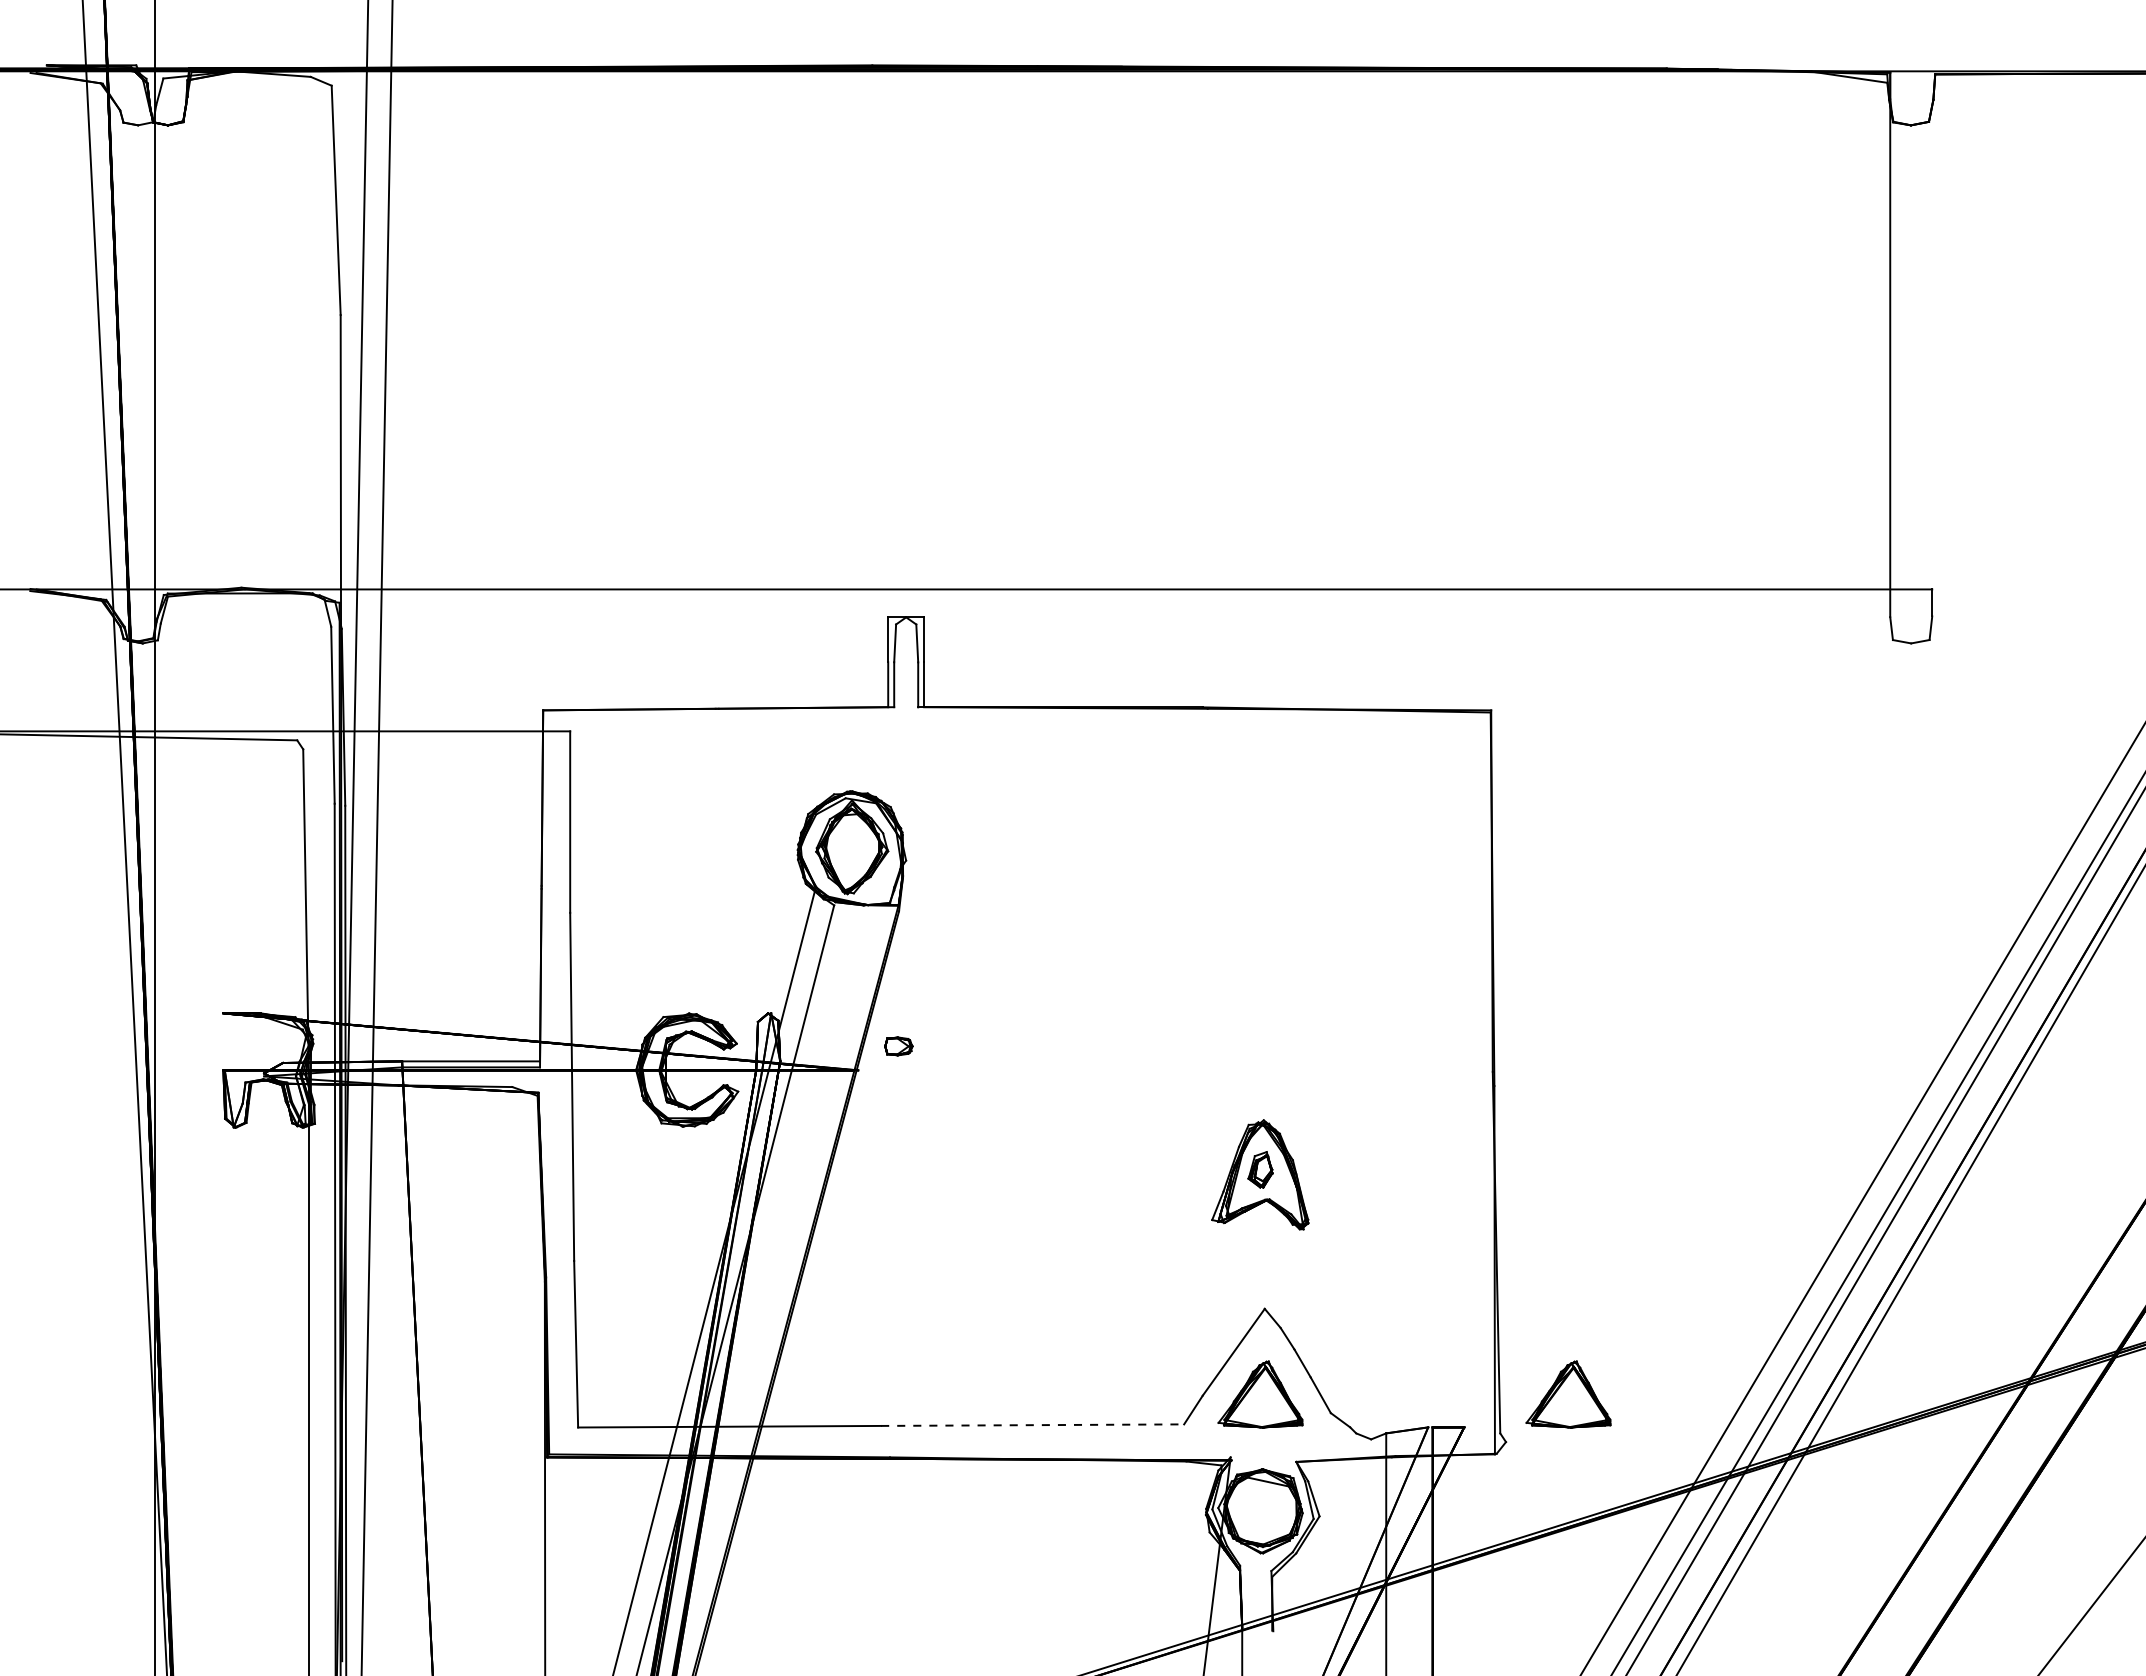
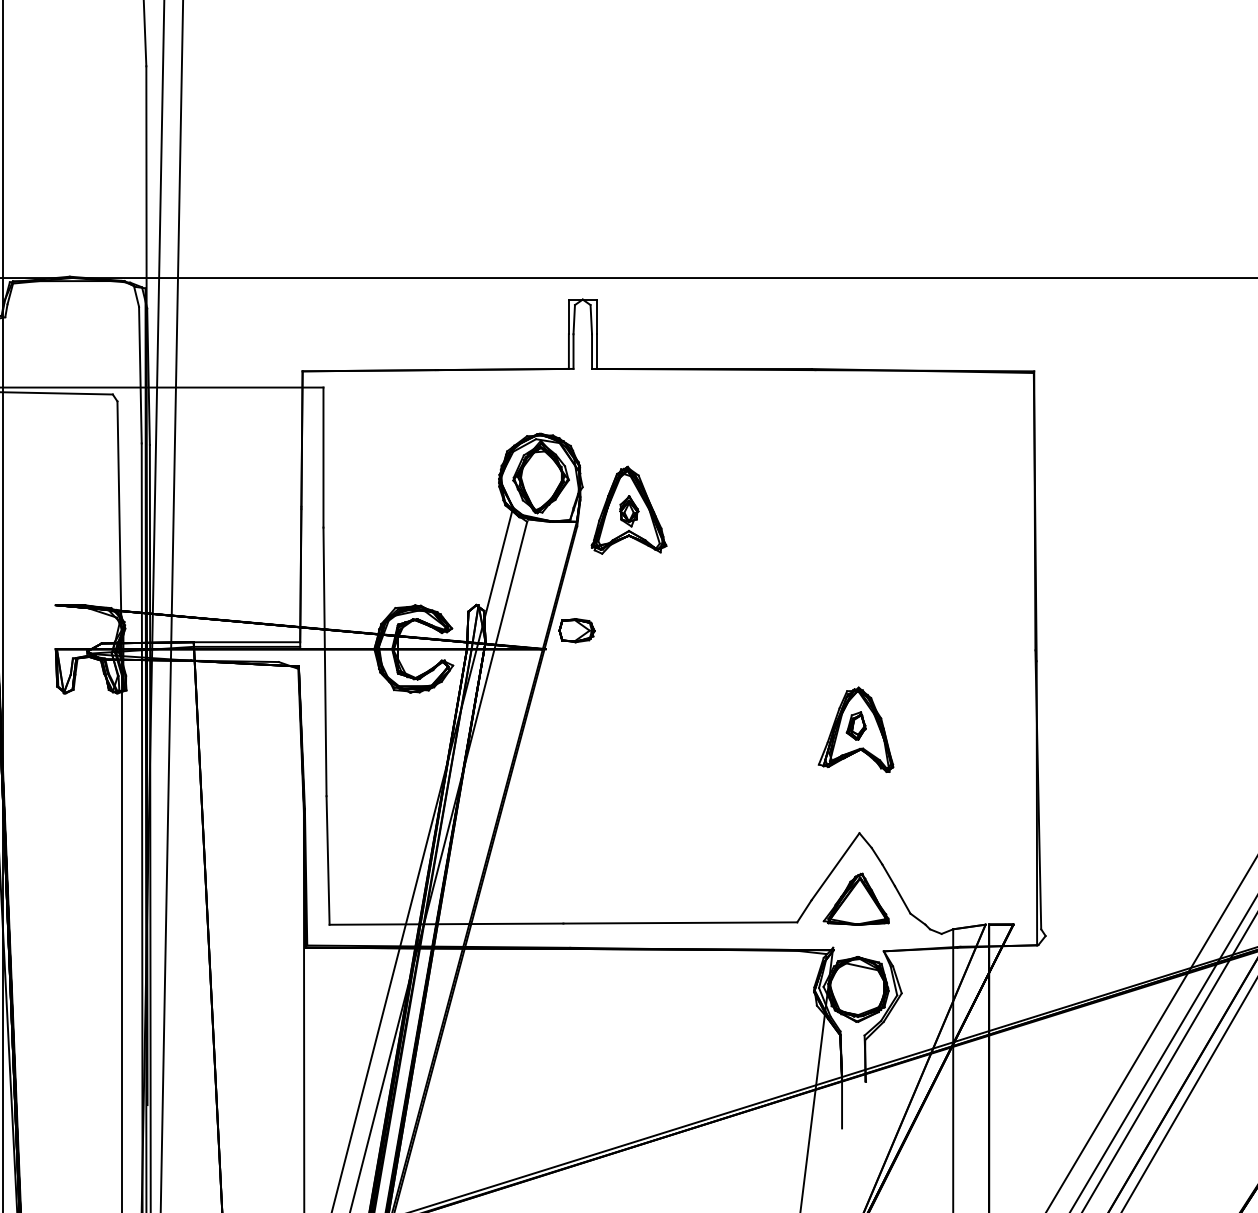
part: (966, 890) -> (629, 510), added
part: (898, 1046) -> (576, 630), size x1.67
part: (1568, 1394) -> (1093, 899), removed
line: (1032, 1425) -> (680, 923), dashed -> solid

